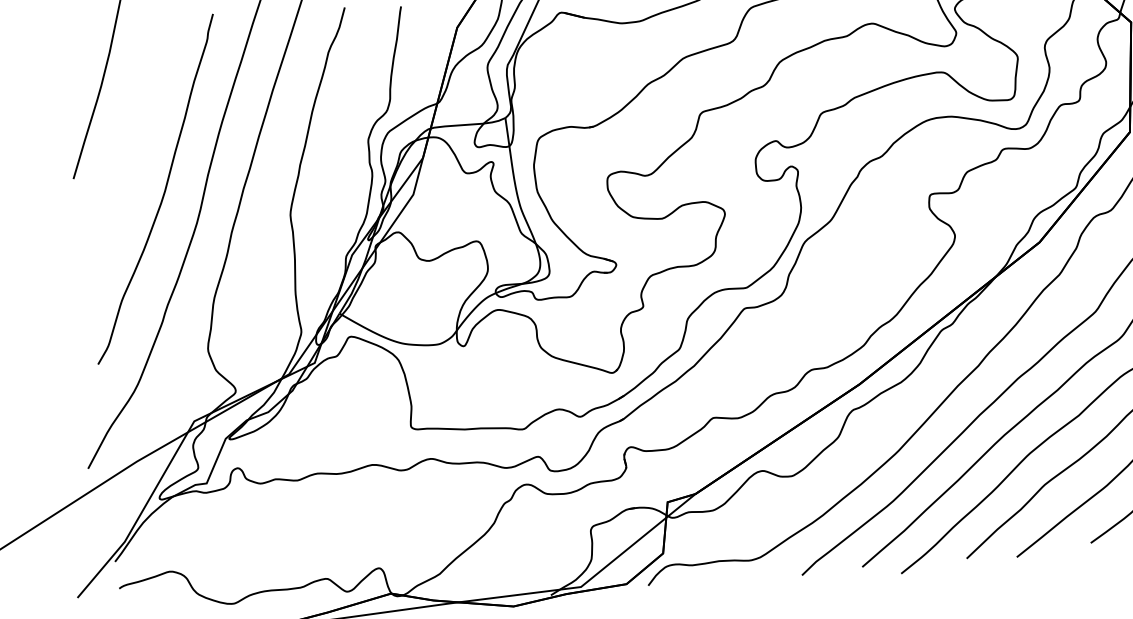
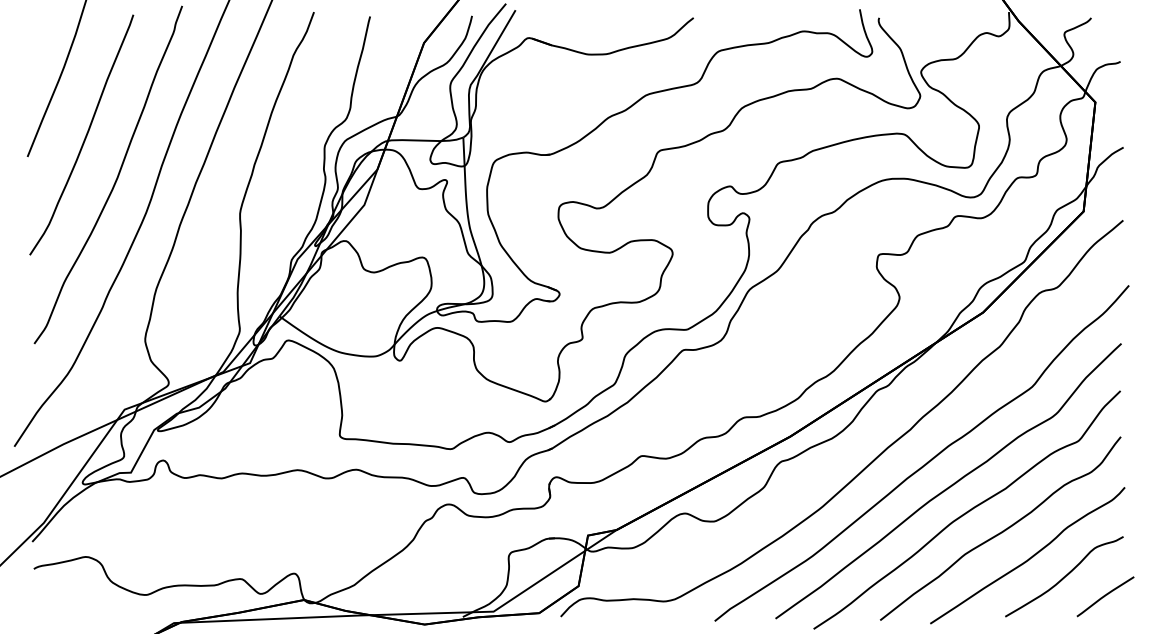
curve: (129, 152) -> (85, 135), added

